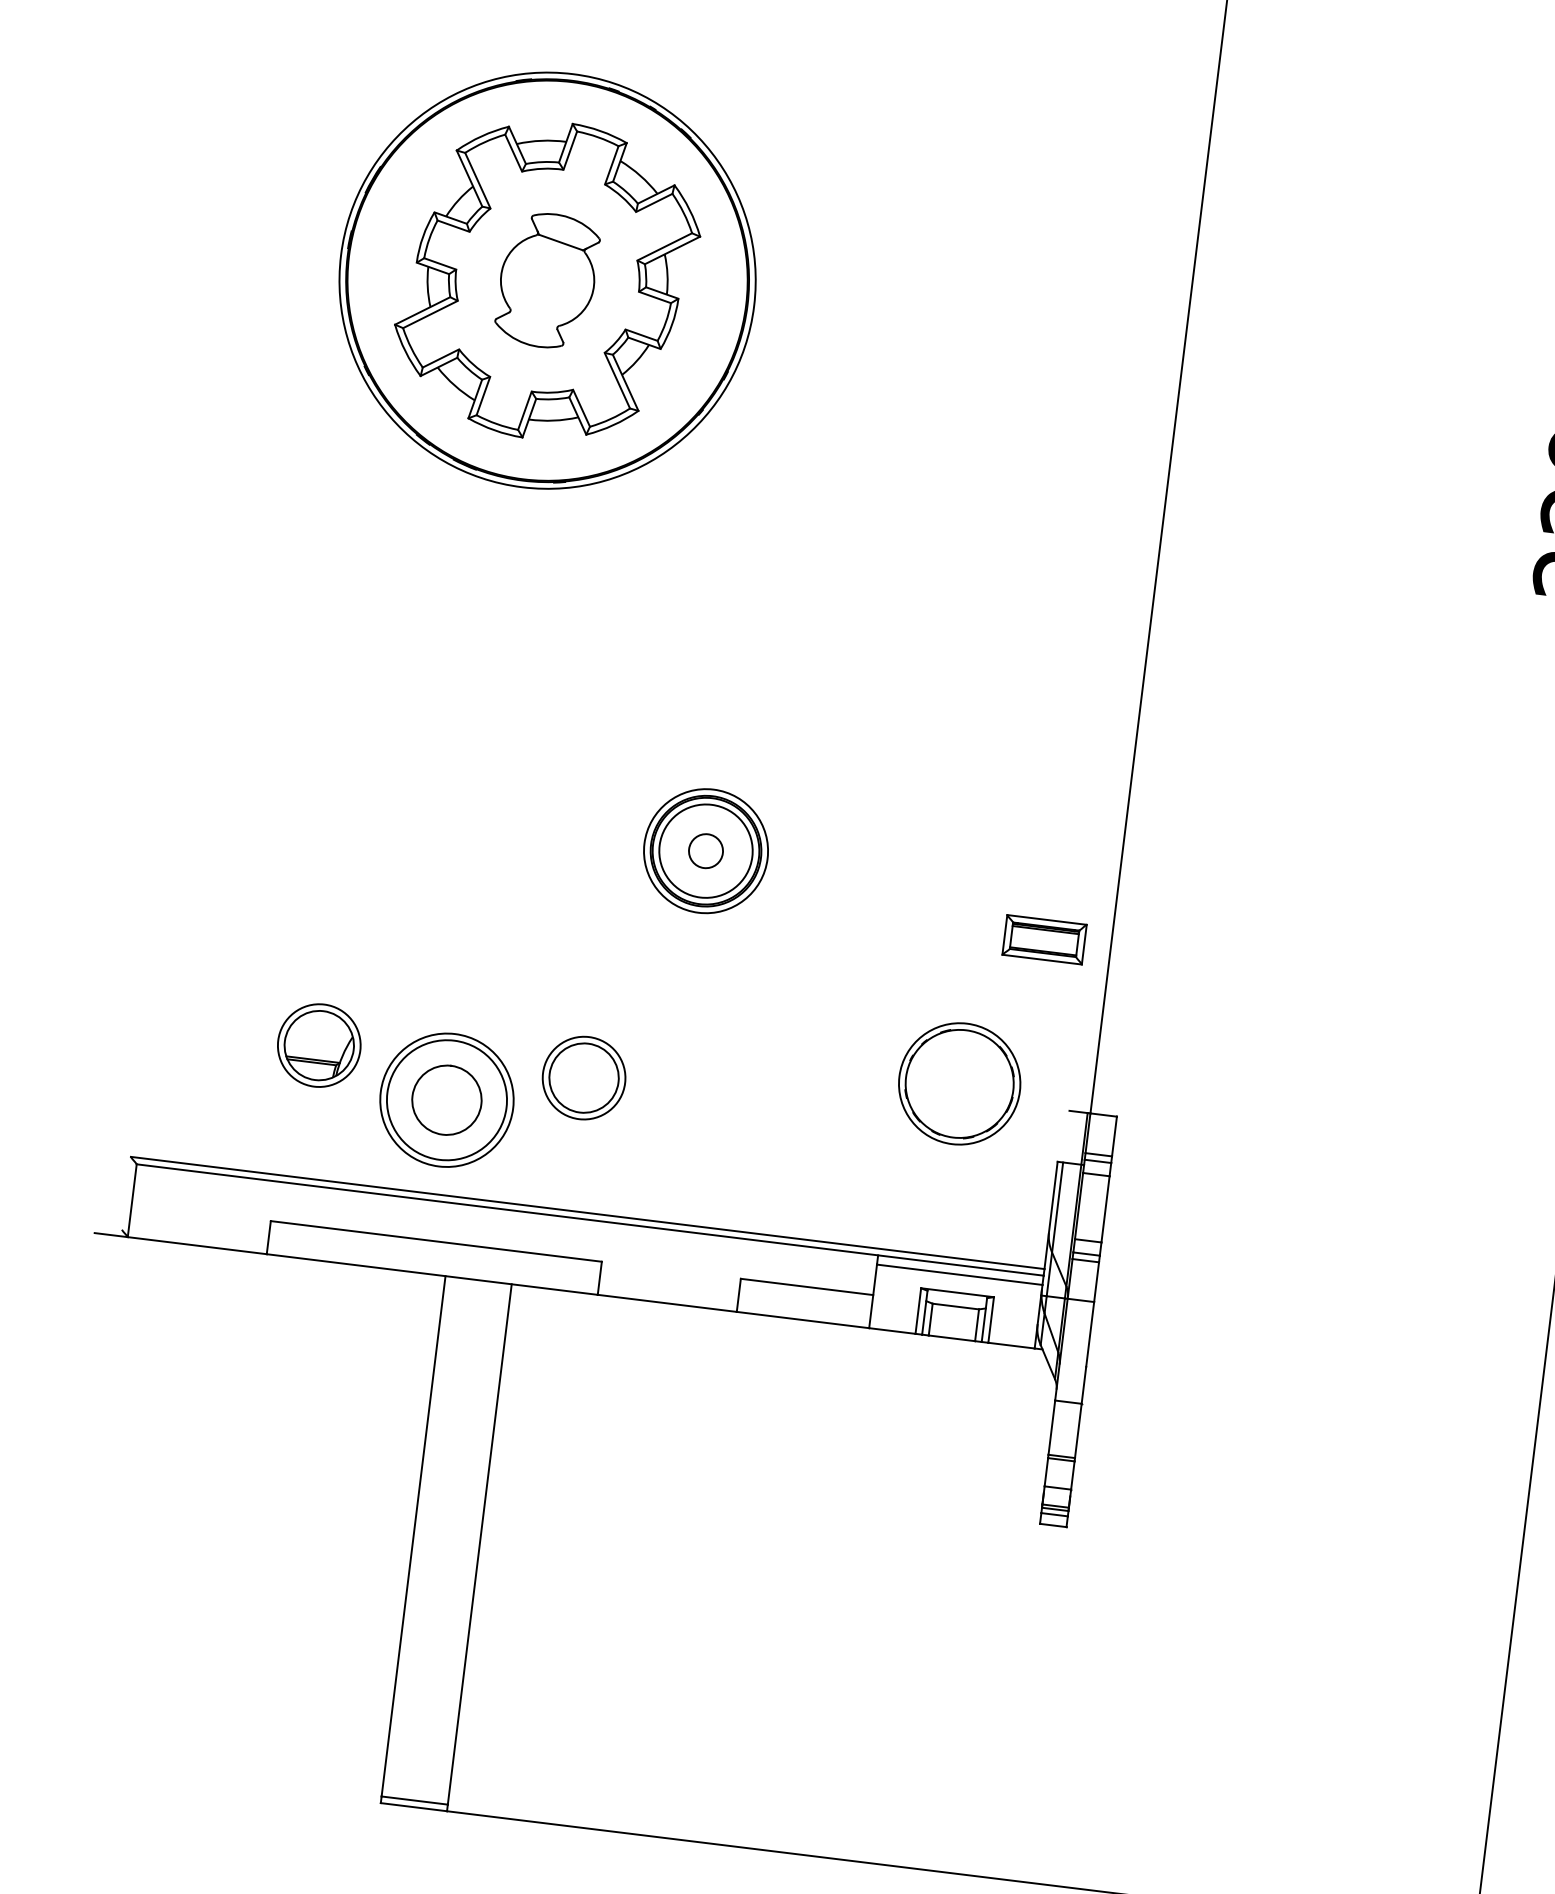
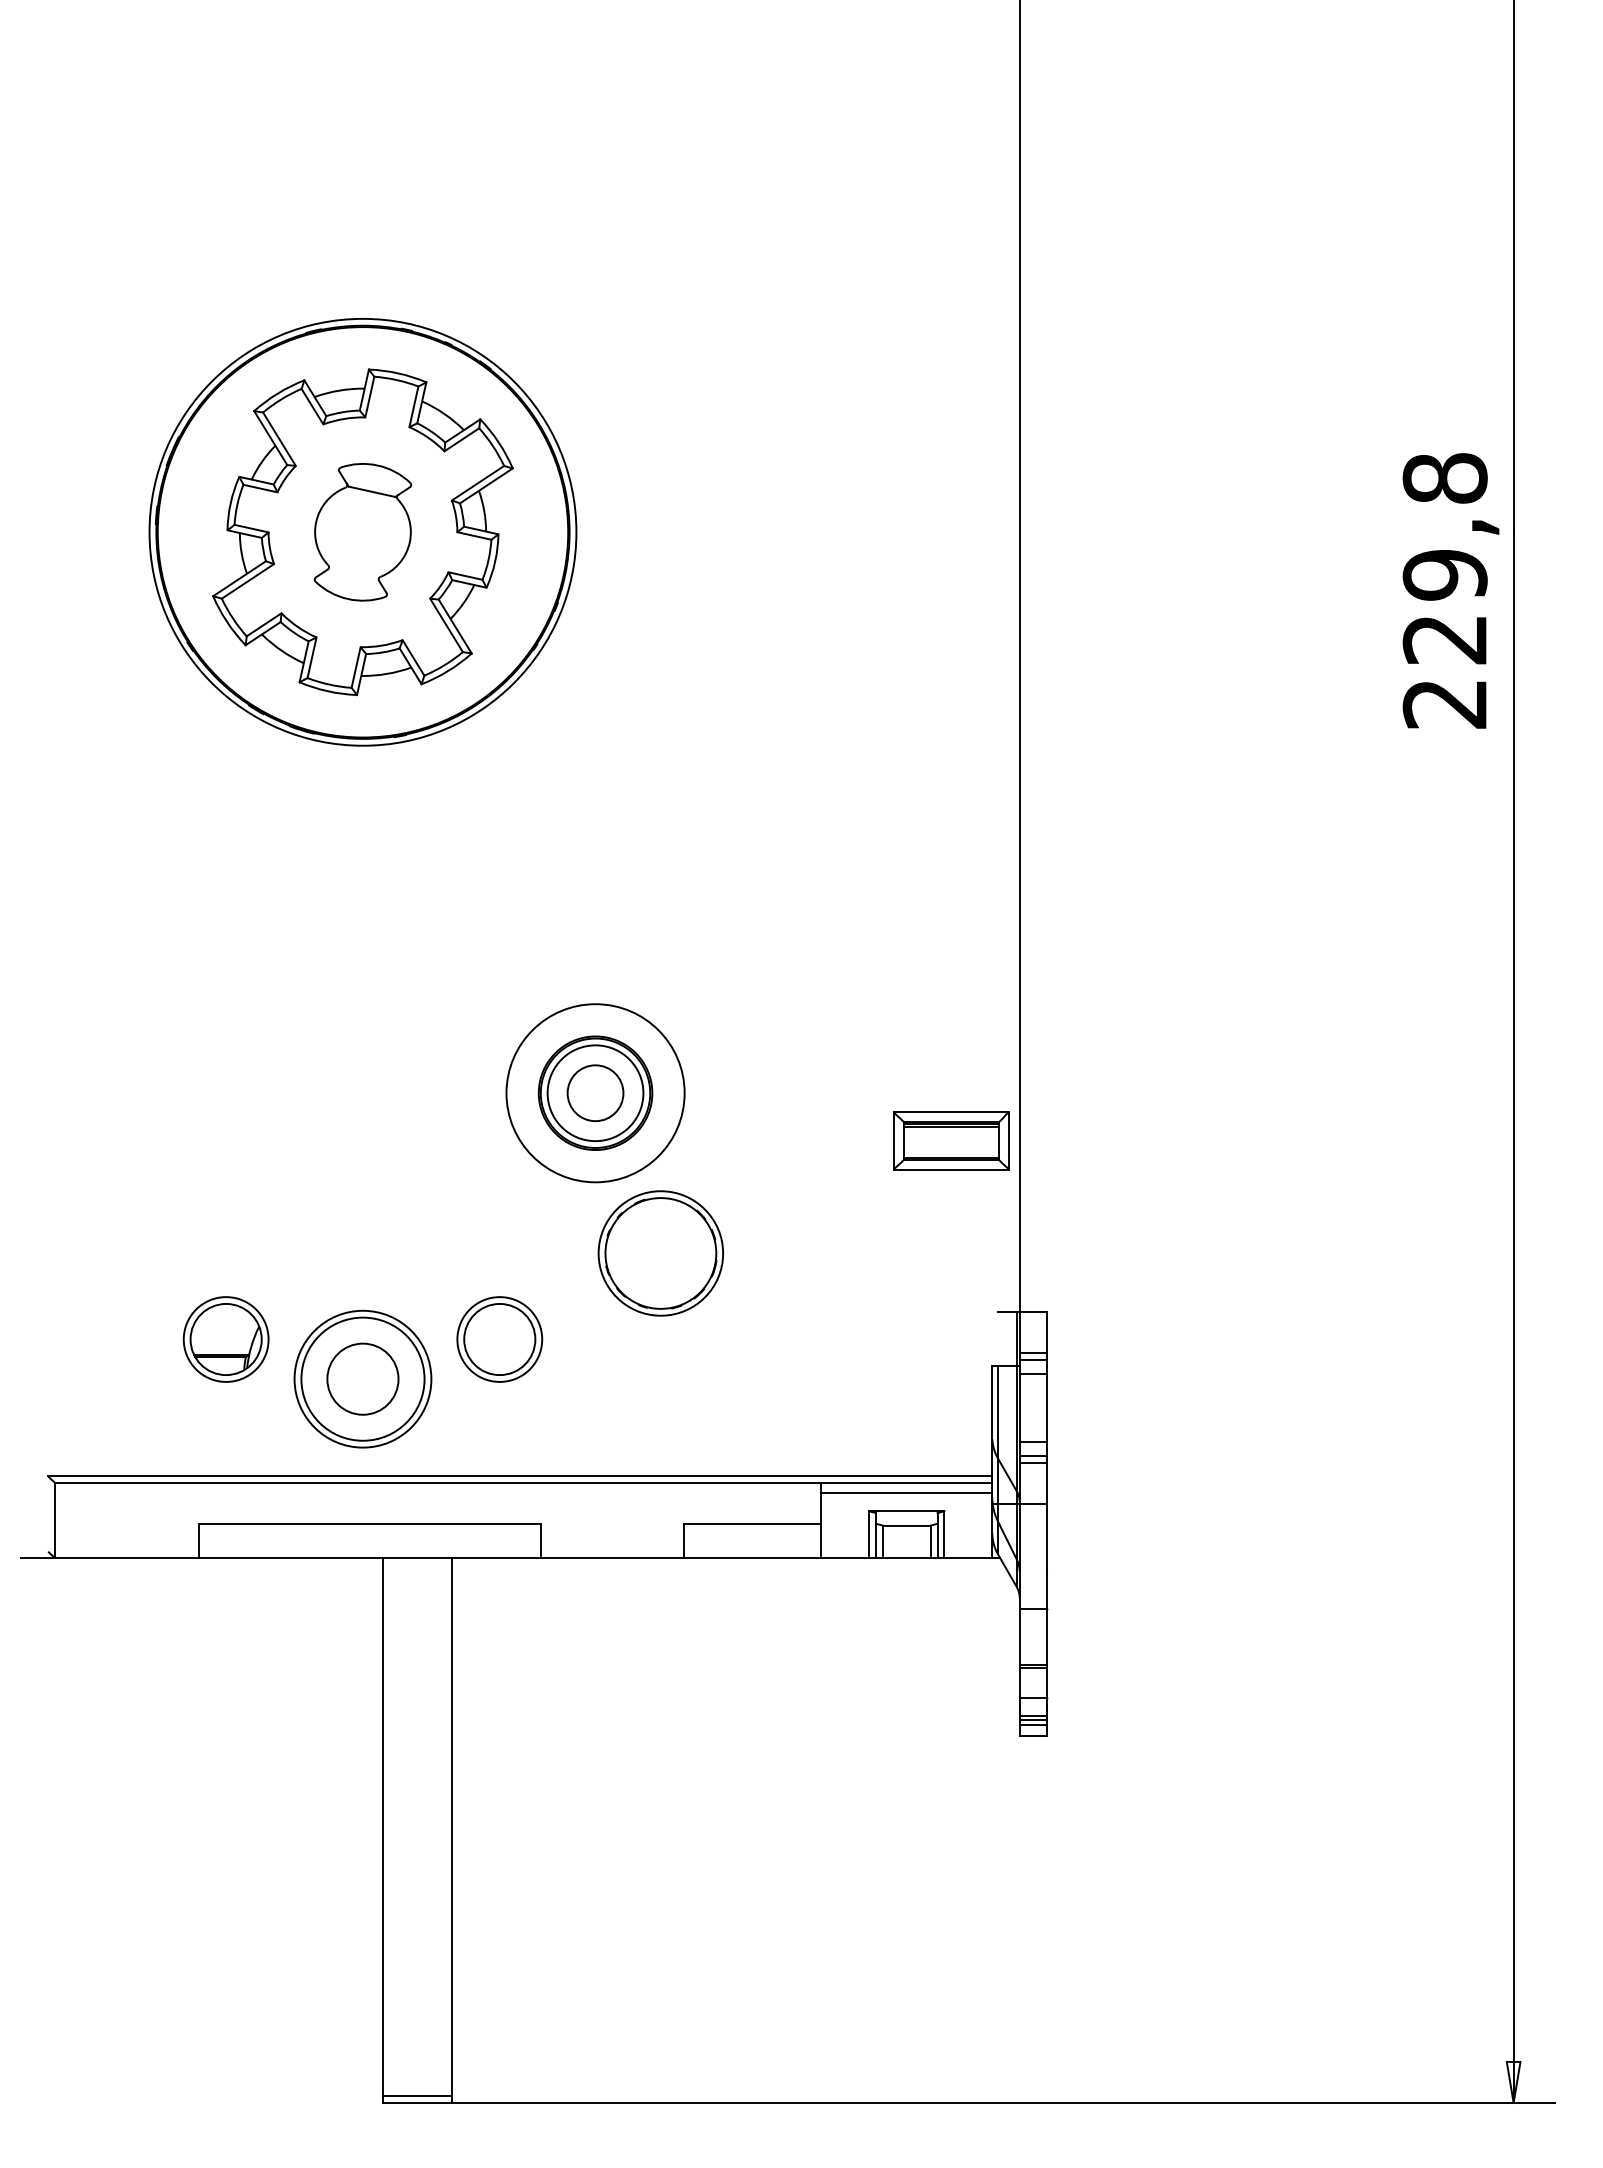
circle: (706, 850) -> (595, 1092), size x1.4
circle: (706, 850) -> (595, 1092), size x1.6
part: (1043, 940) -> (950, 1141), size x1.4
part: (959, 1083) -> (660, 1253), moved

